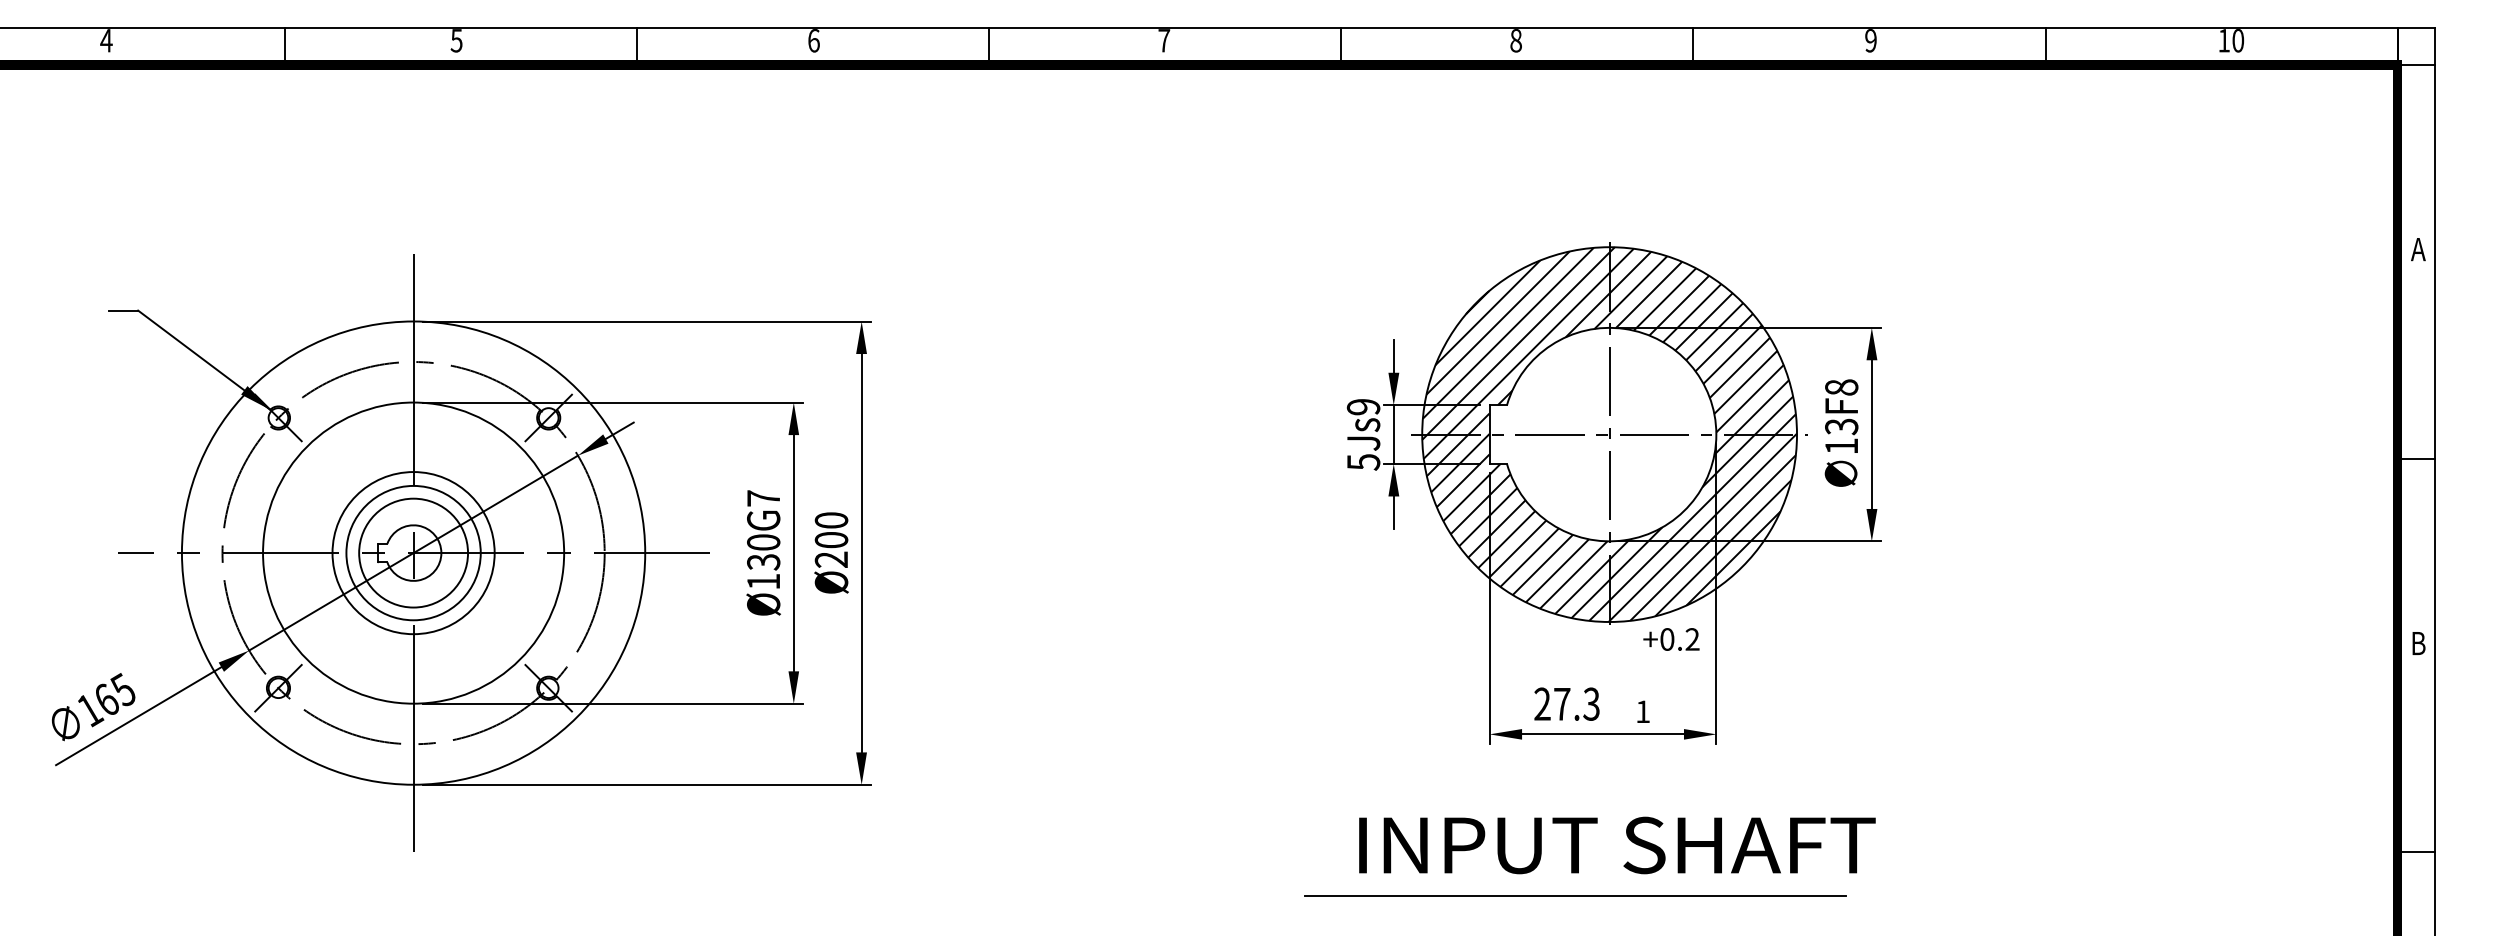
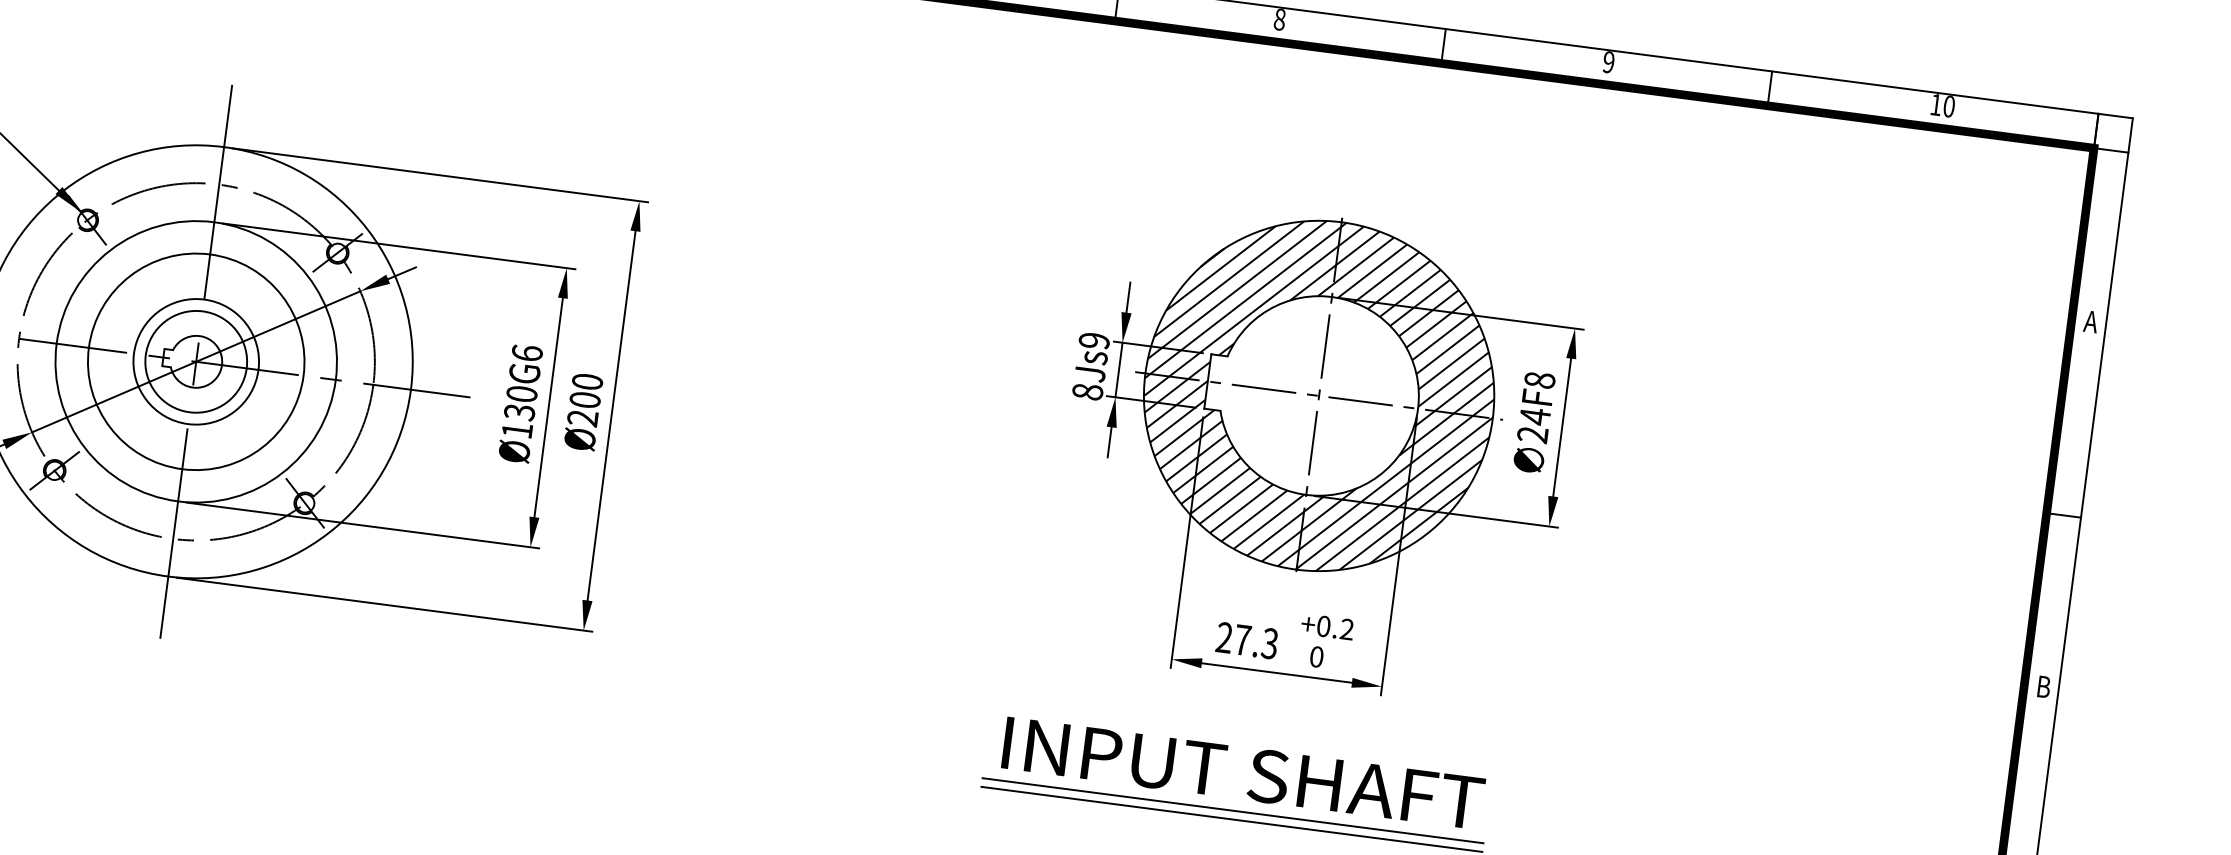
text: (1841, 436) -> (1533, 425), 13F8 -> 24F8
text: (1363, 462) -> (1087, 392), 5Js9 -> 8Js9
text: (763, 498) -> (527, 353), Ø130G7 -> Ø130G6
circle: (413, 552) -> (196, 361), size x1.43
text: (1671, 639) -> (1327, 626), moved
text: (1643, 711) -> (1317, 656), 1 -> 0
text: (1617, 845) -> (1243, 773), moved
line: (1575, 886) -> (1233, 810), added

